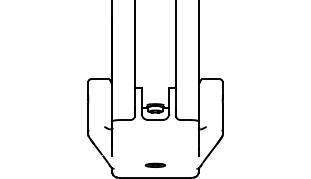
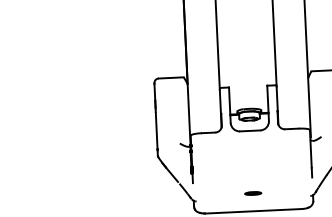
part: (155, 164) -> (253, 192), size x0.6

